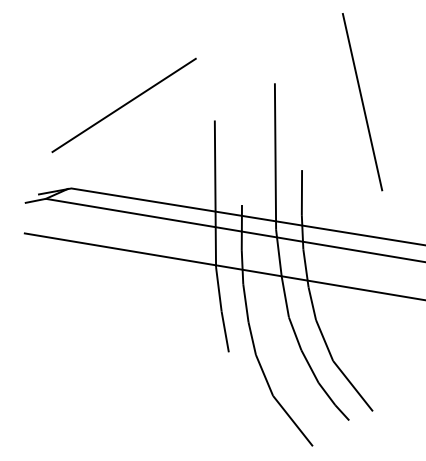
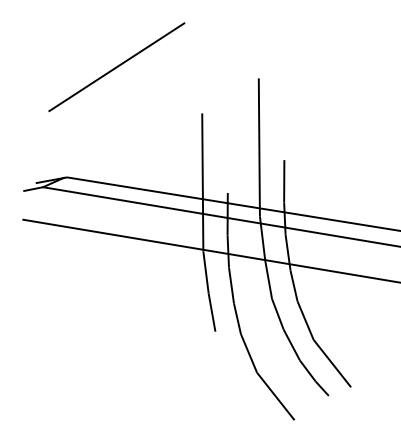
line: (361, 102) -> (340, 96), removed
line: (123, 105) -> (116, 67), moved

